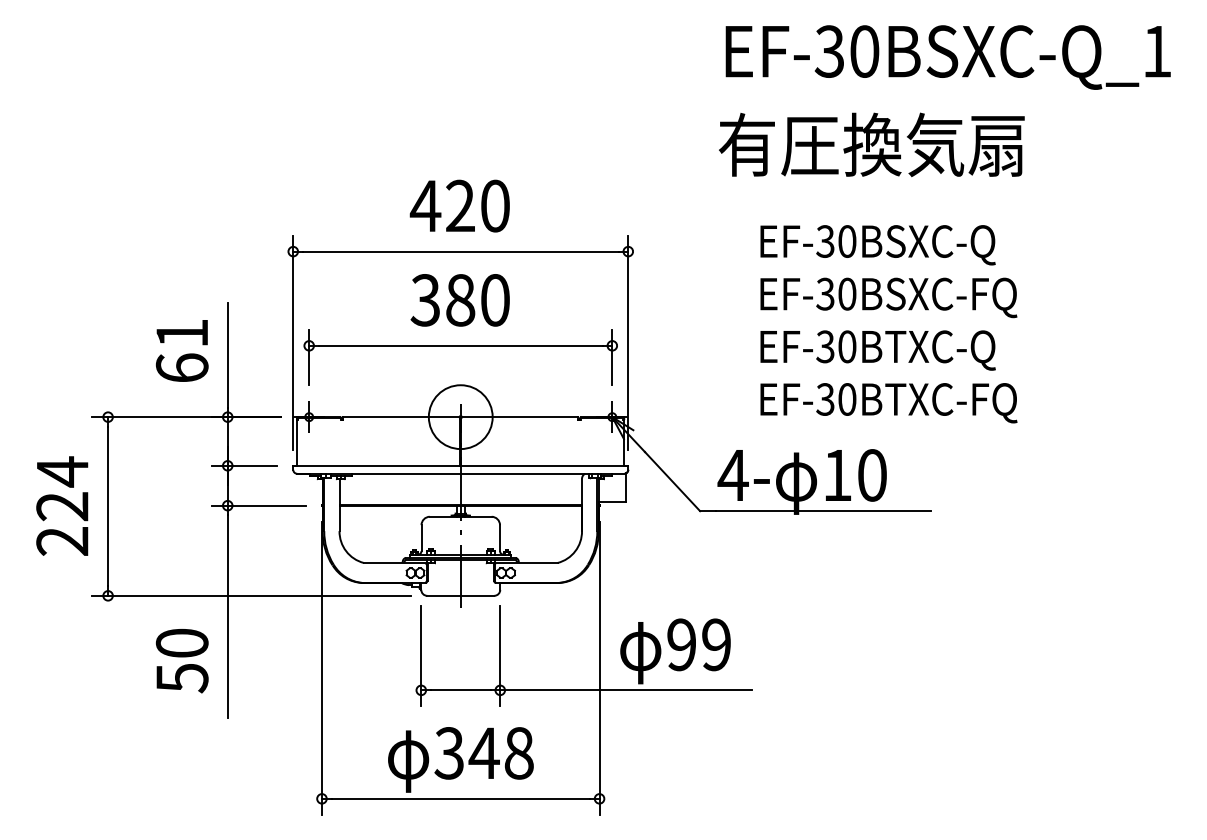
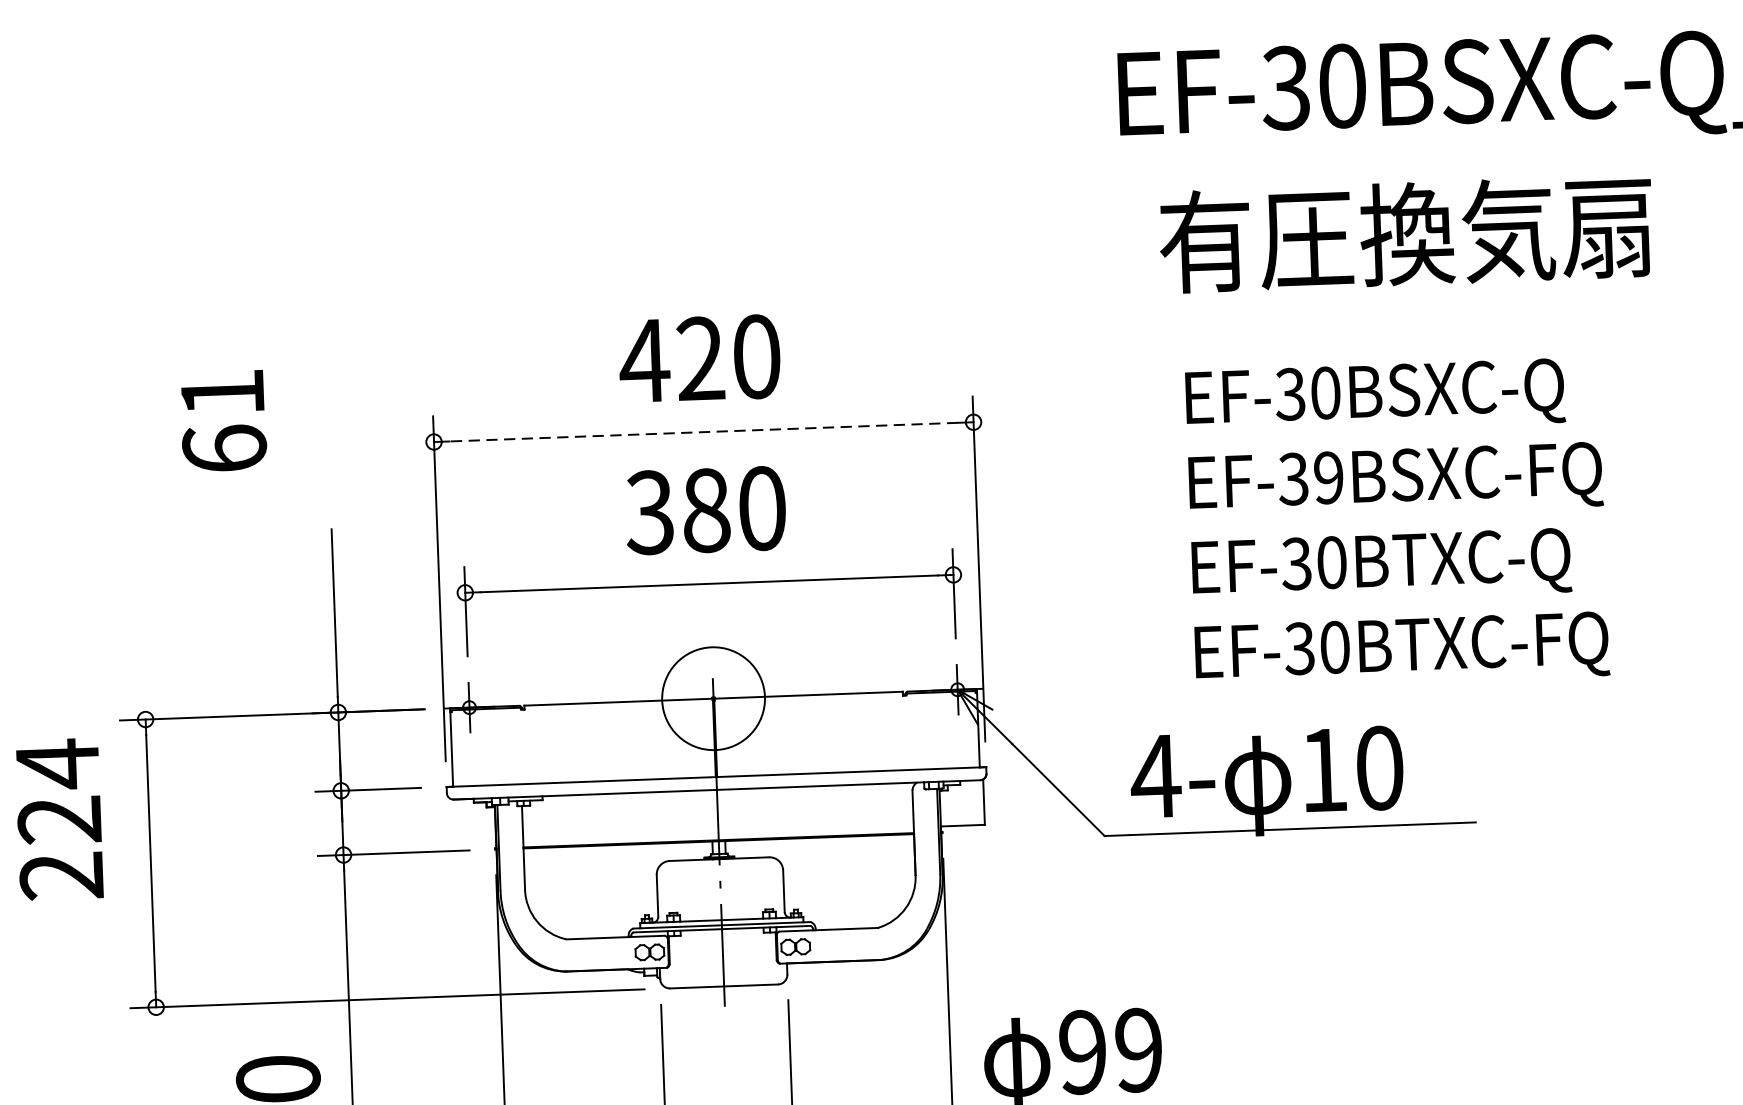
text: (871, 144) -> (1405, 233), moved
line: (460, 251) -> (703, 431), solid -> dashed
text: (847, 293) -> (1329, 476), EF-30BSXC-FQ -> EF-39BSXC-FQ
text: (182, 350) -> (224, 420), moved
text: (62, 505) -> (59, 818), moved

